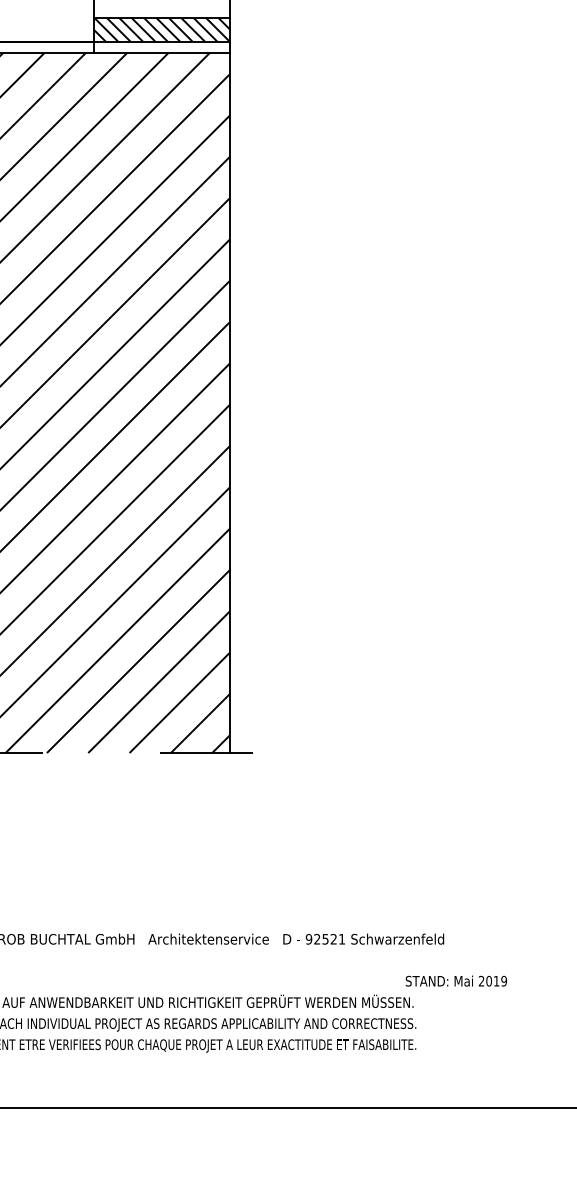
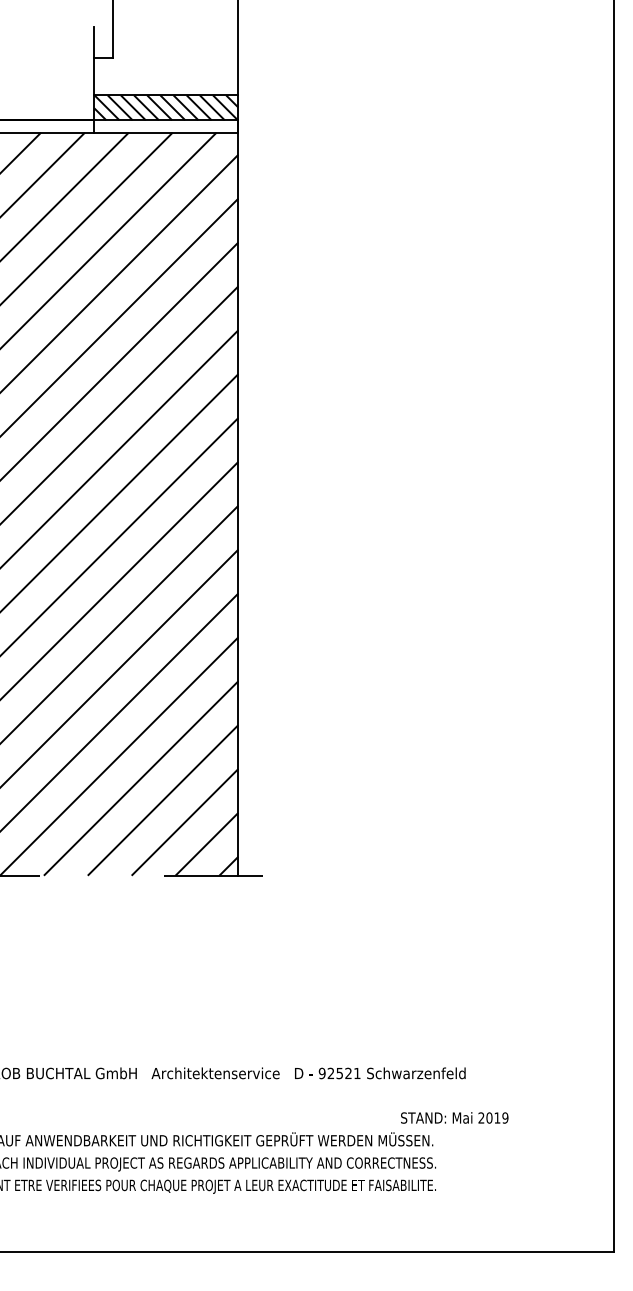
text: (456, 980) -> (454, 1117), moved

